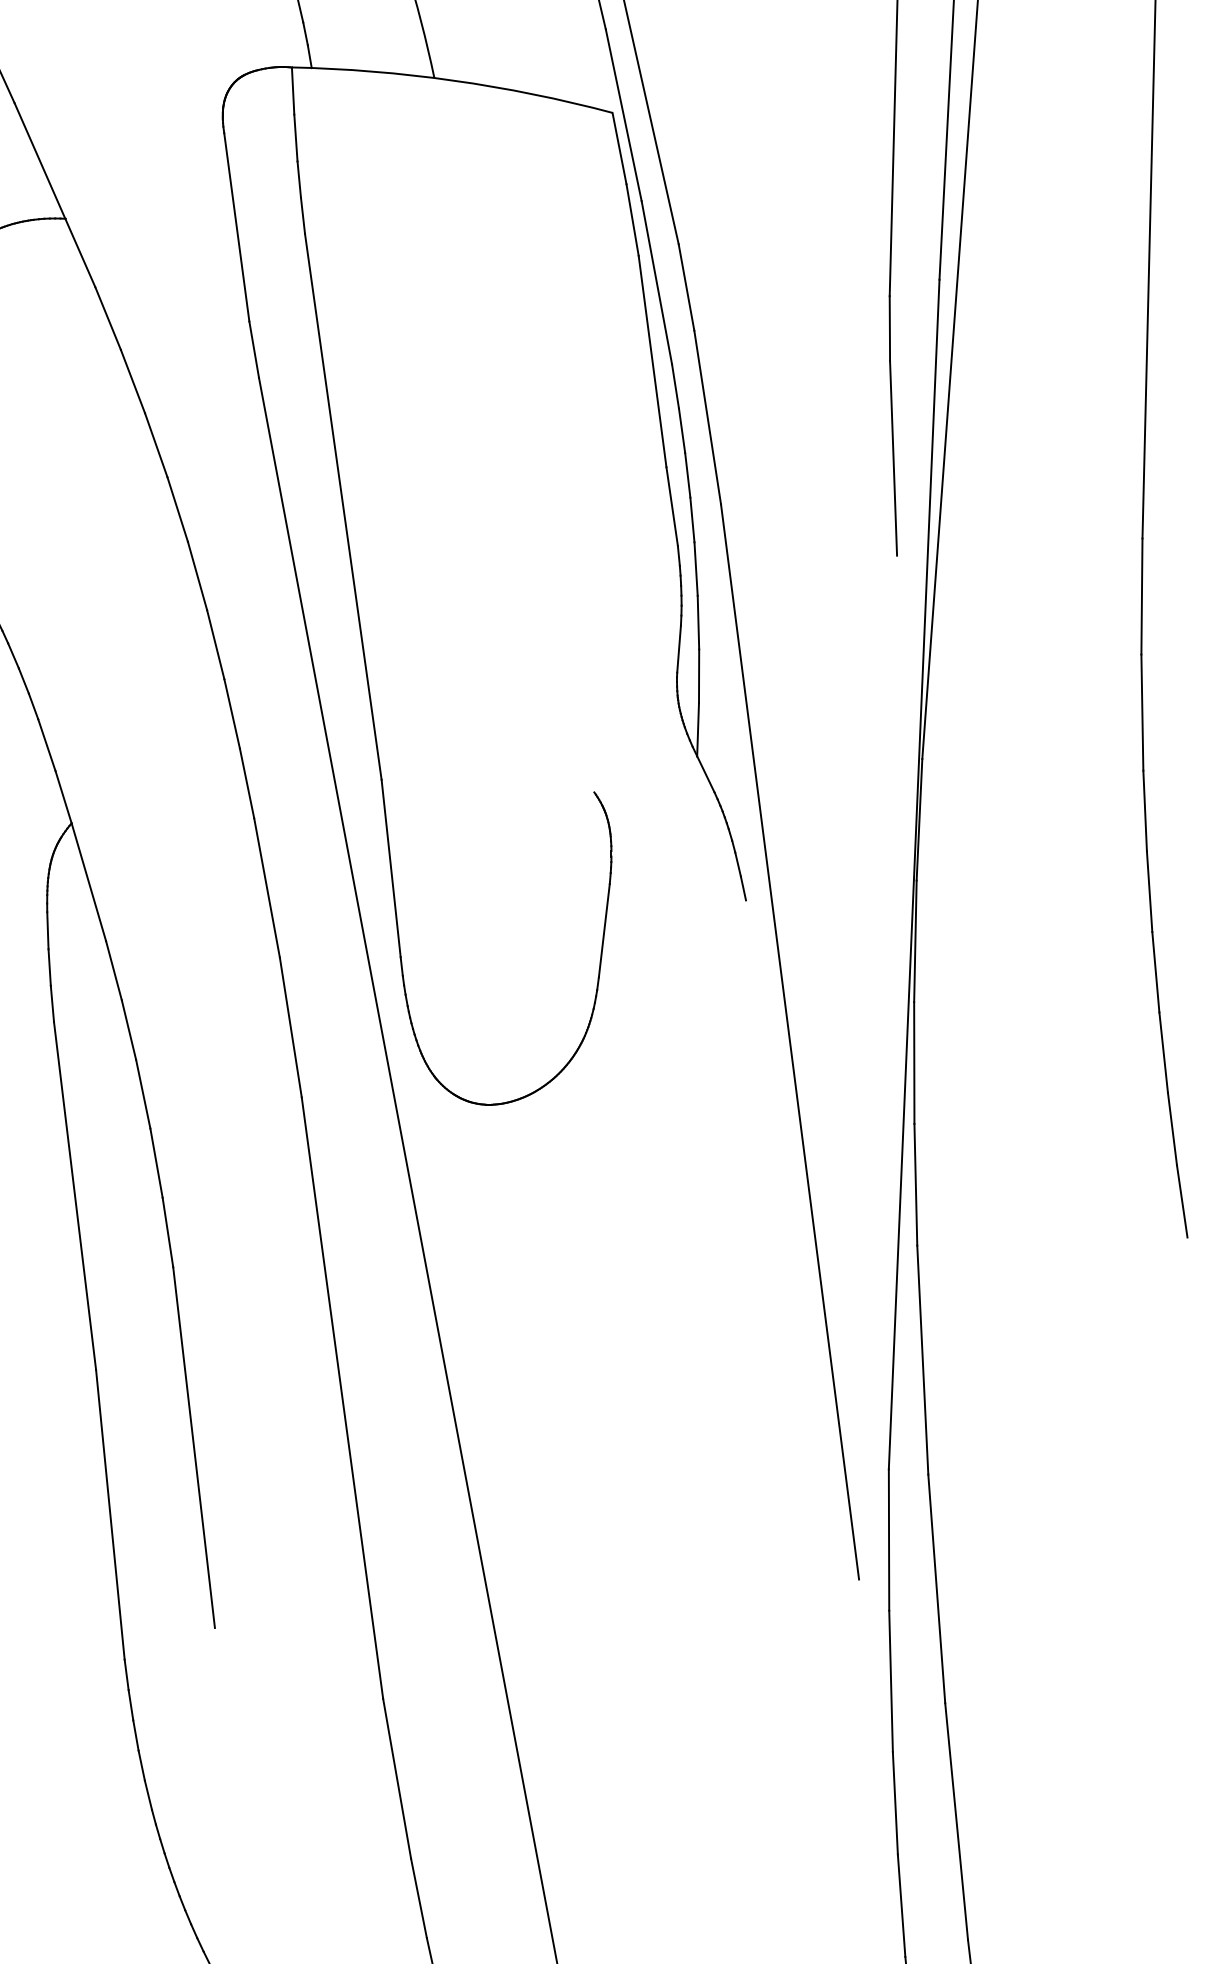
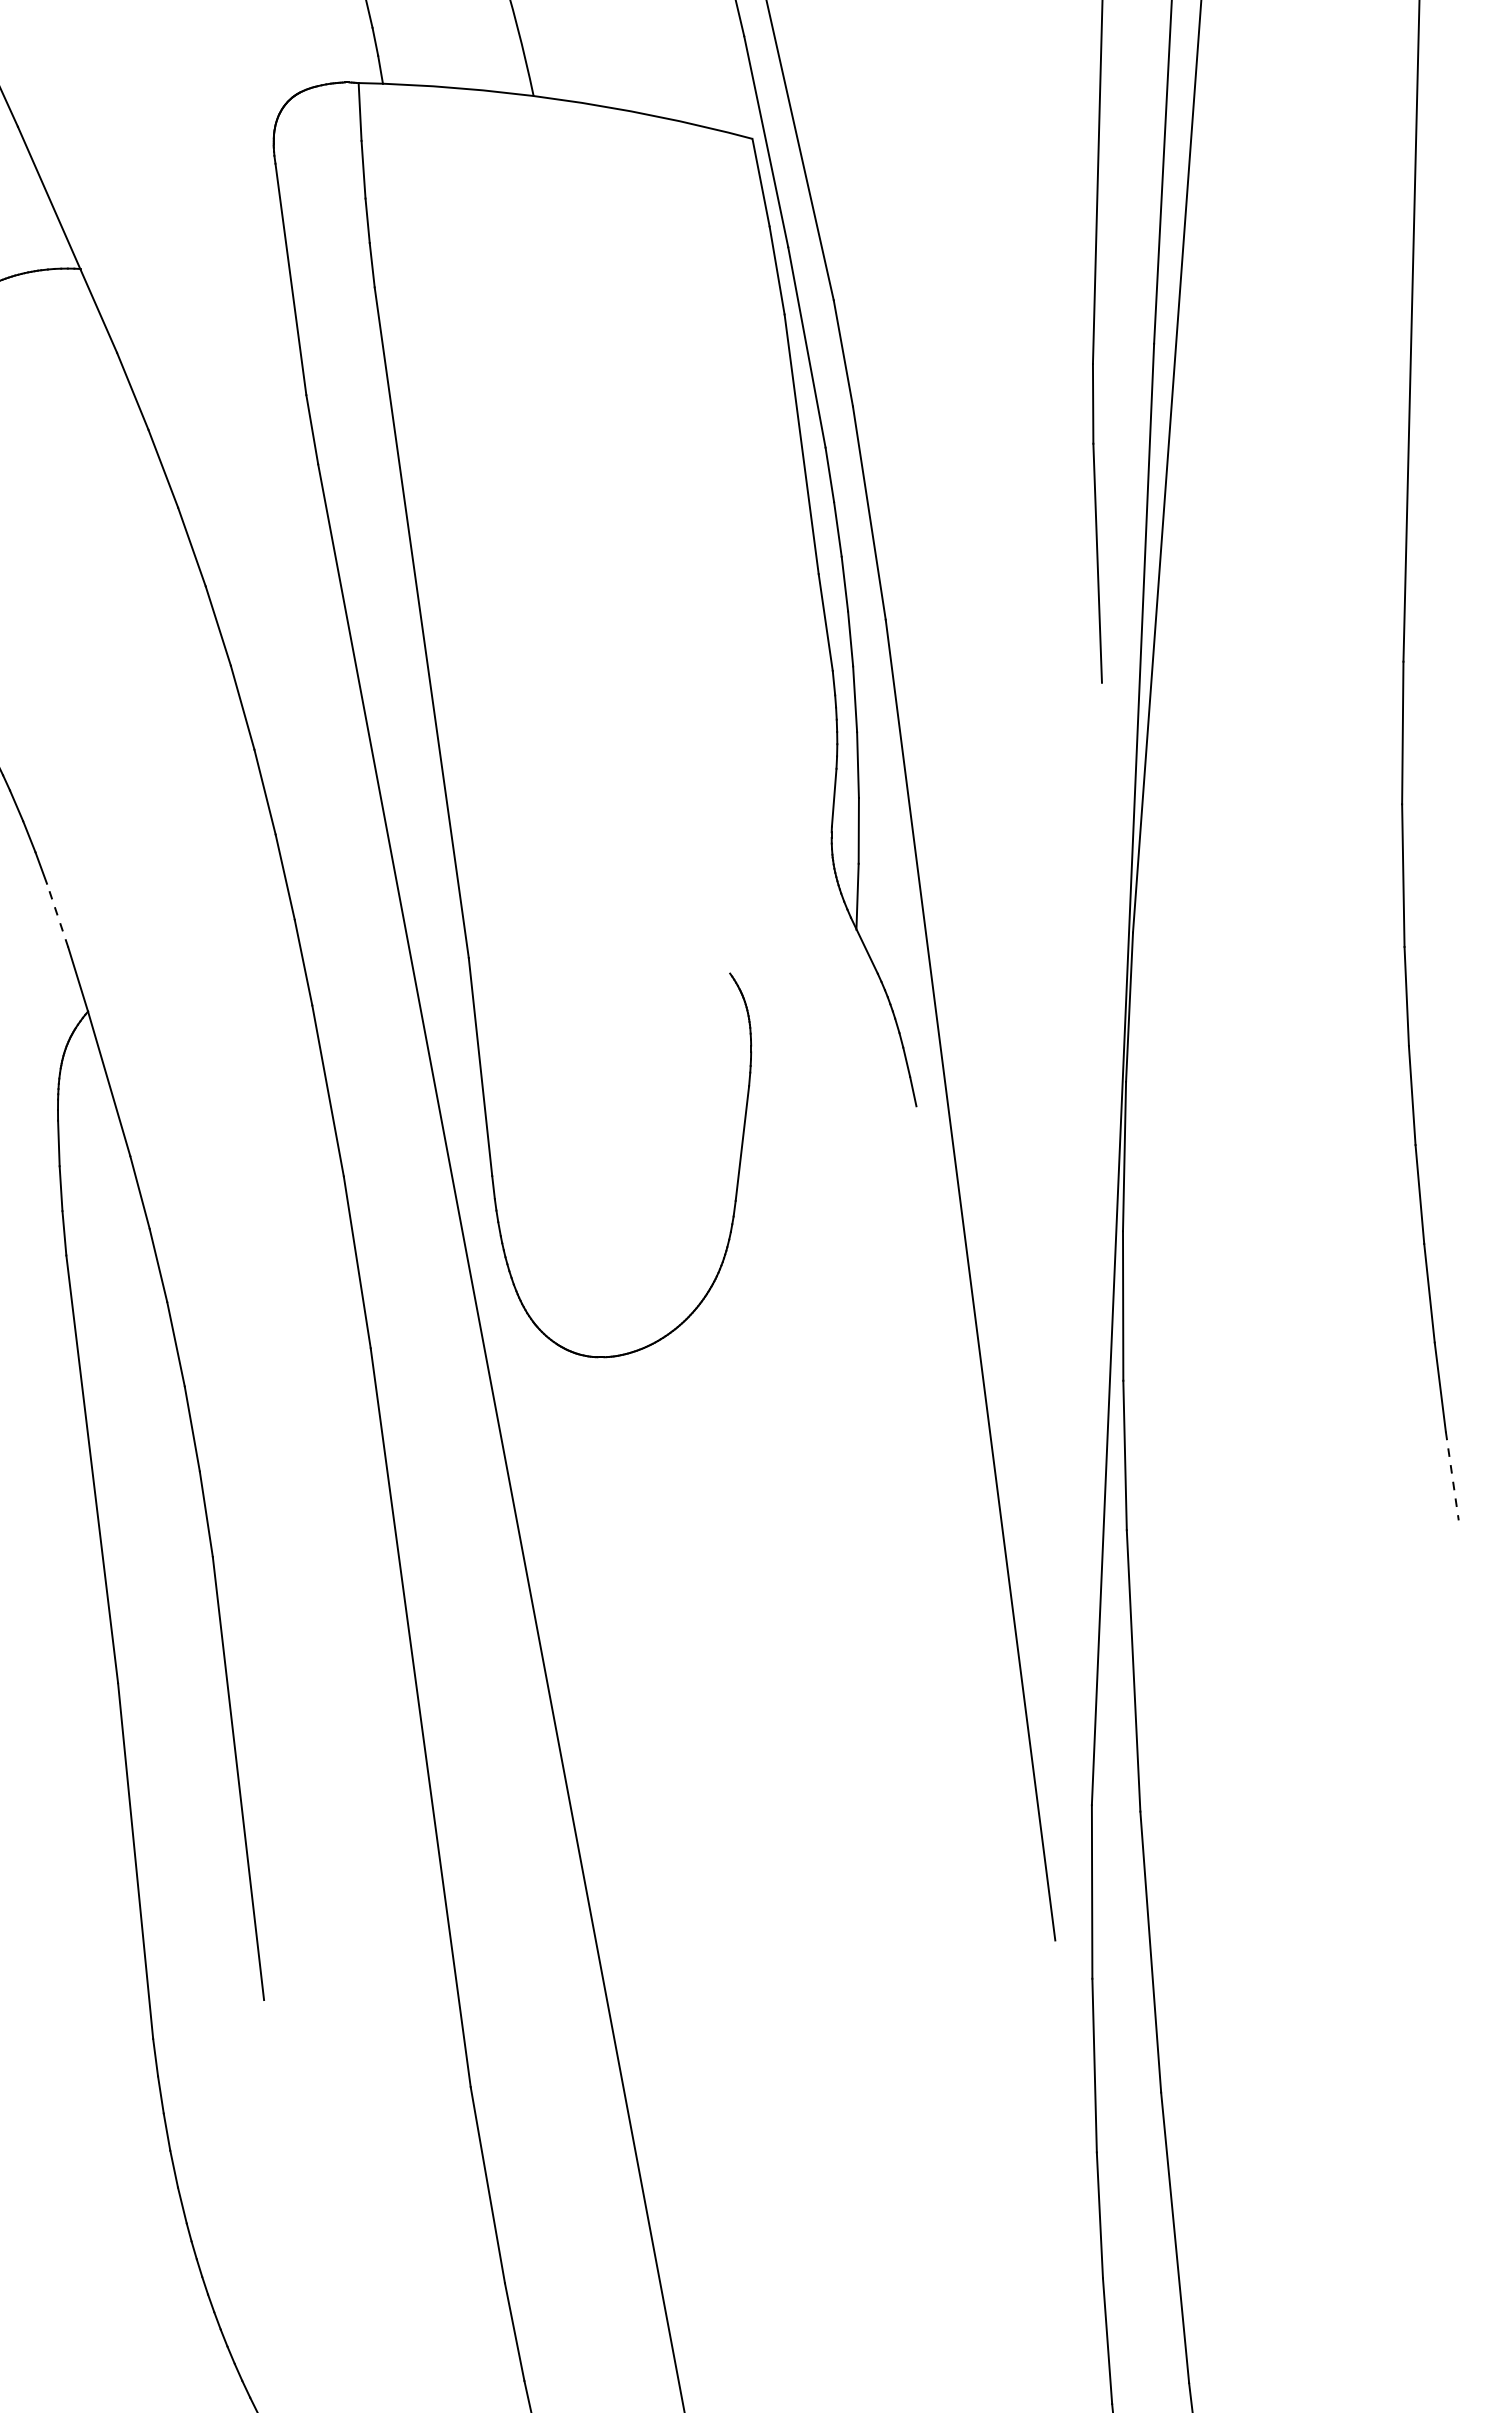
line: (46, 744) -> (57, 914), solid -> dashed
line: (1182, 1201) -> (1452, 1476), solid -> dashed

